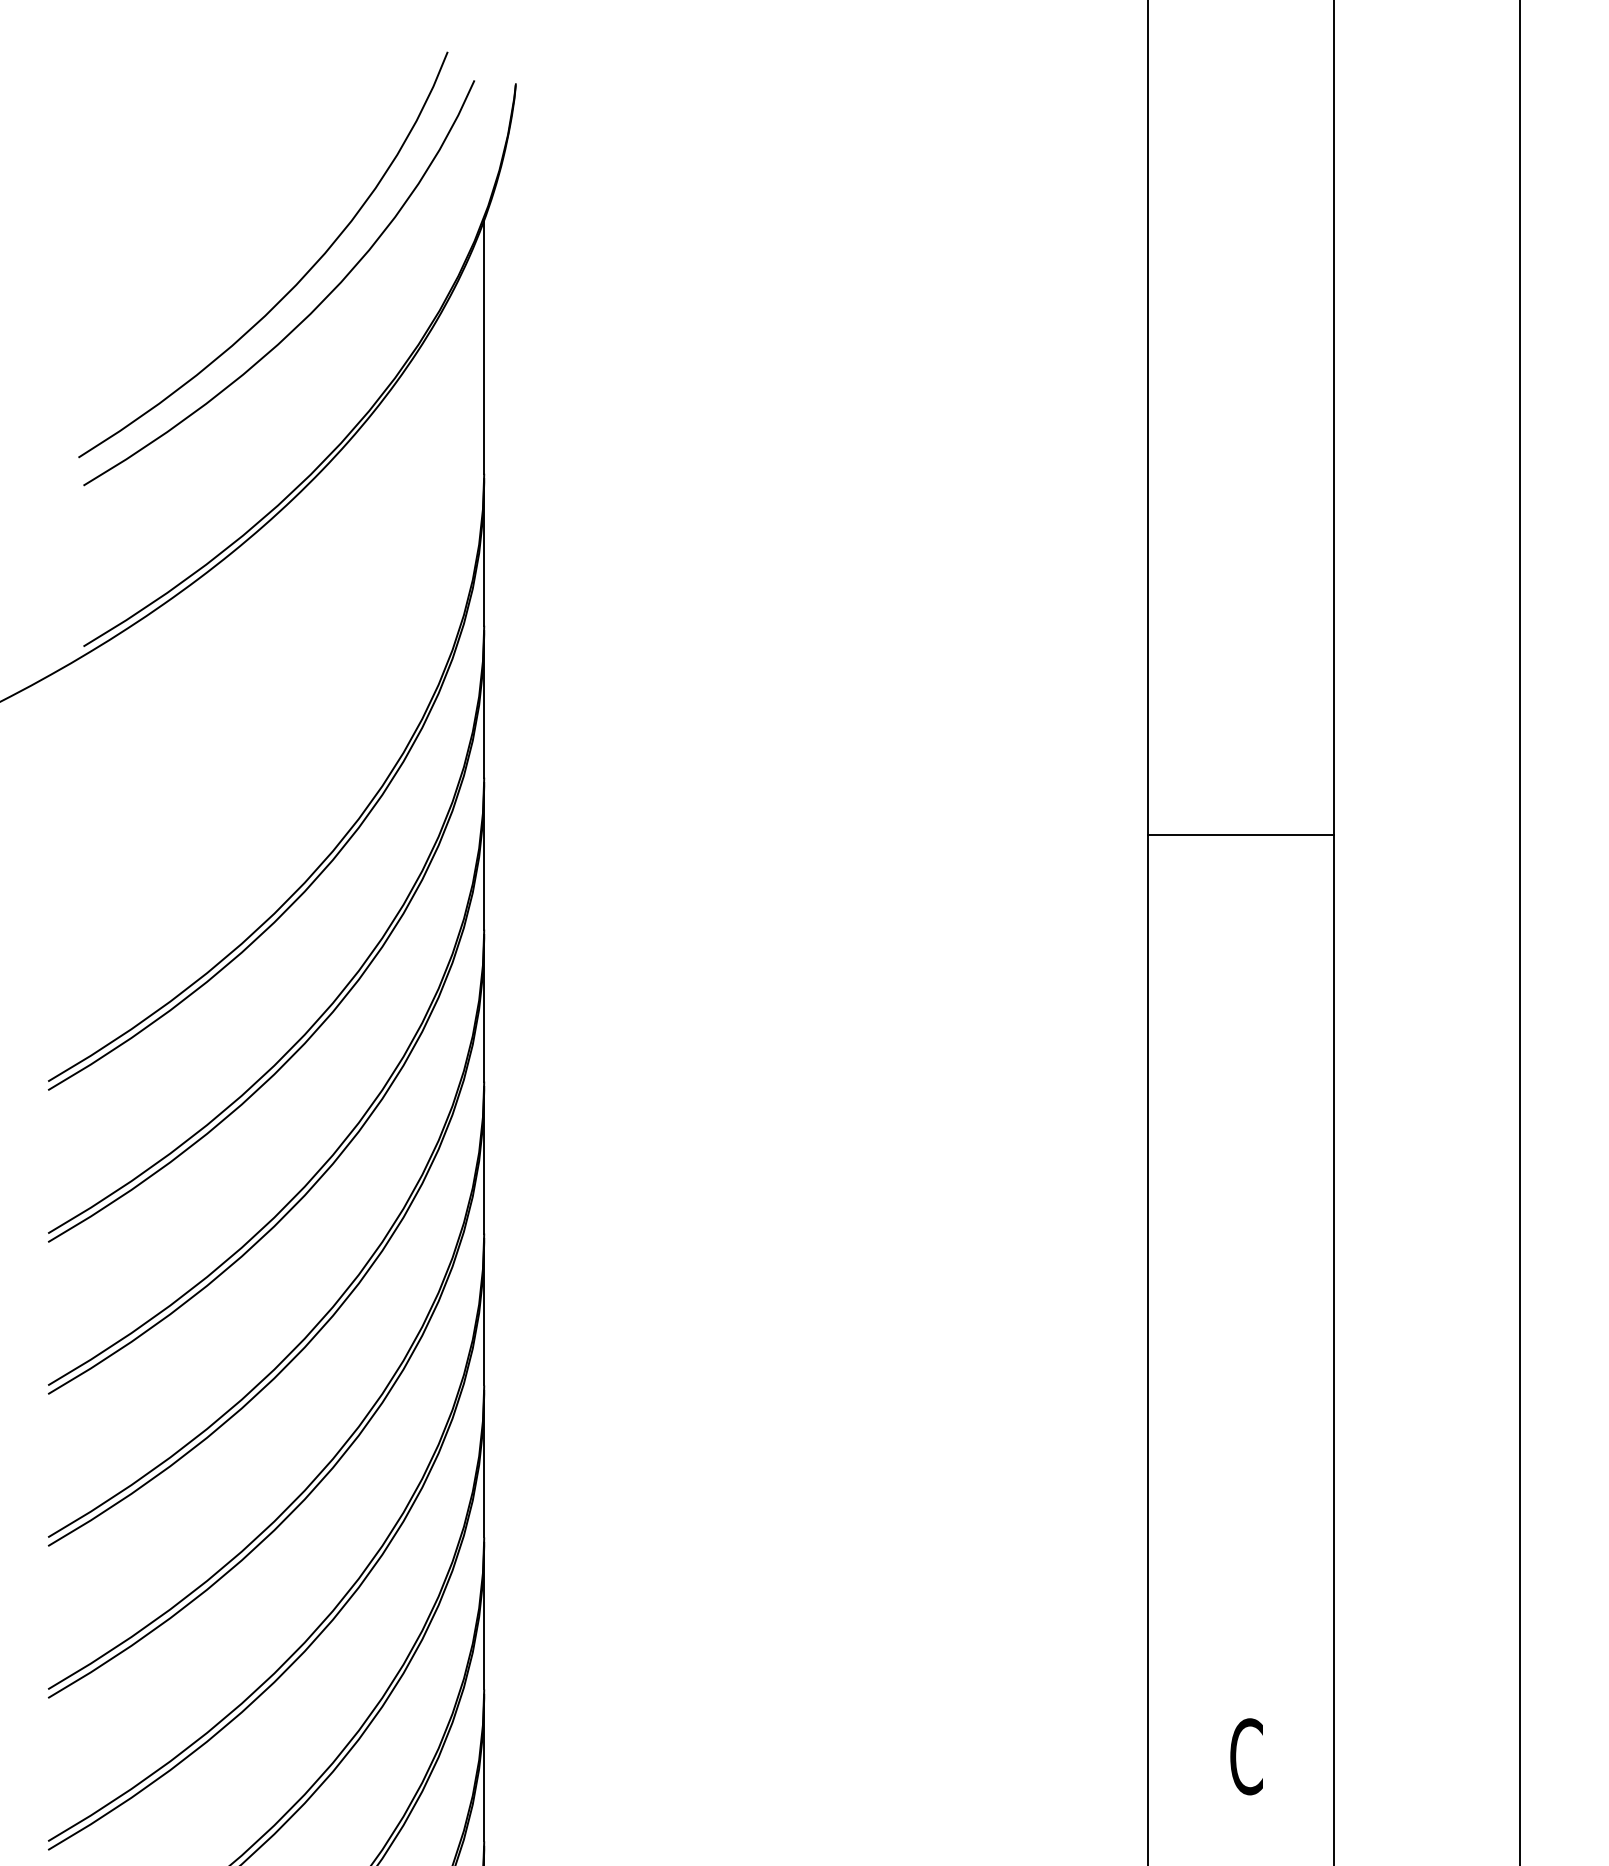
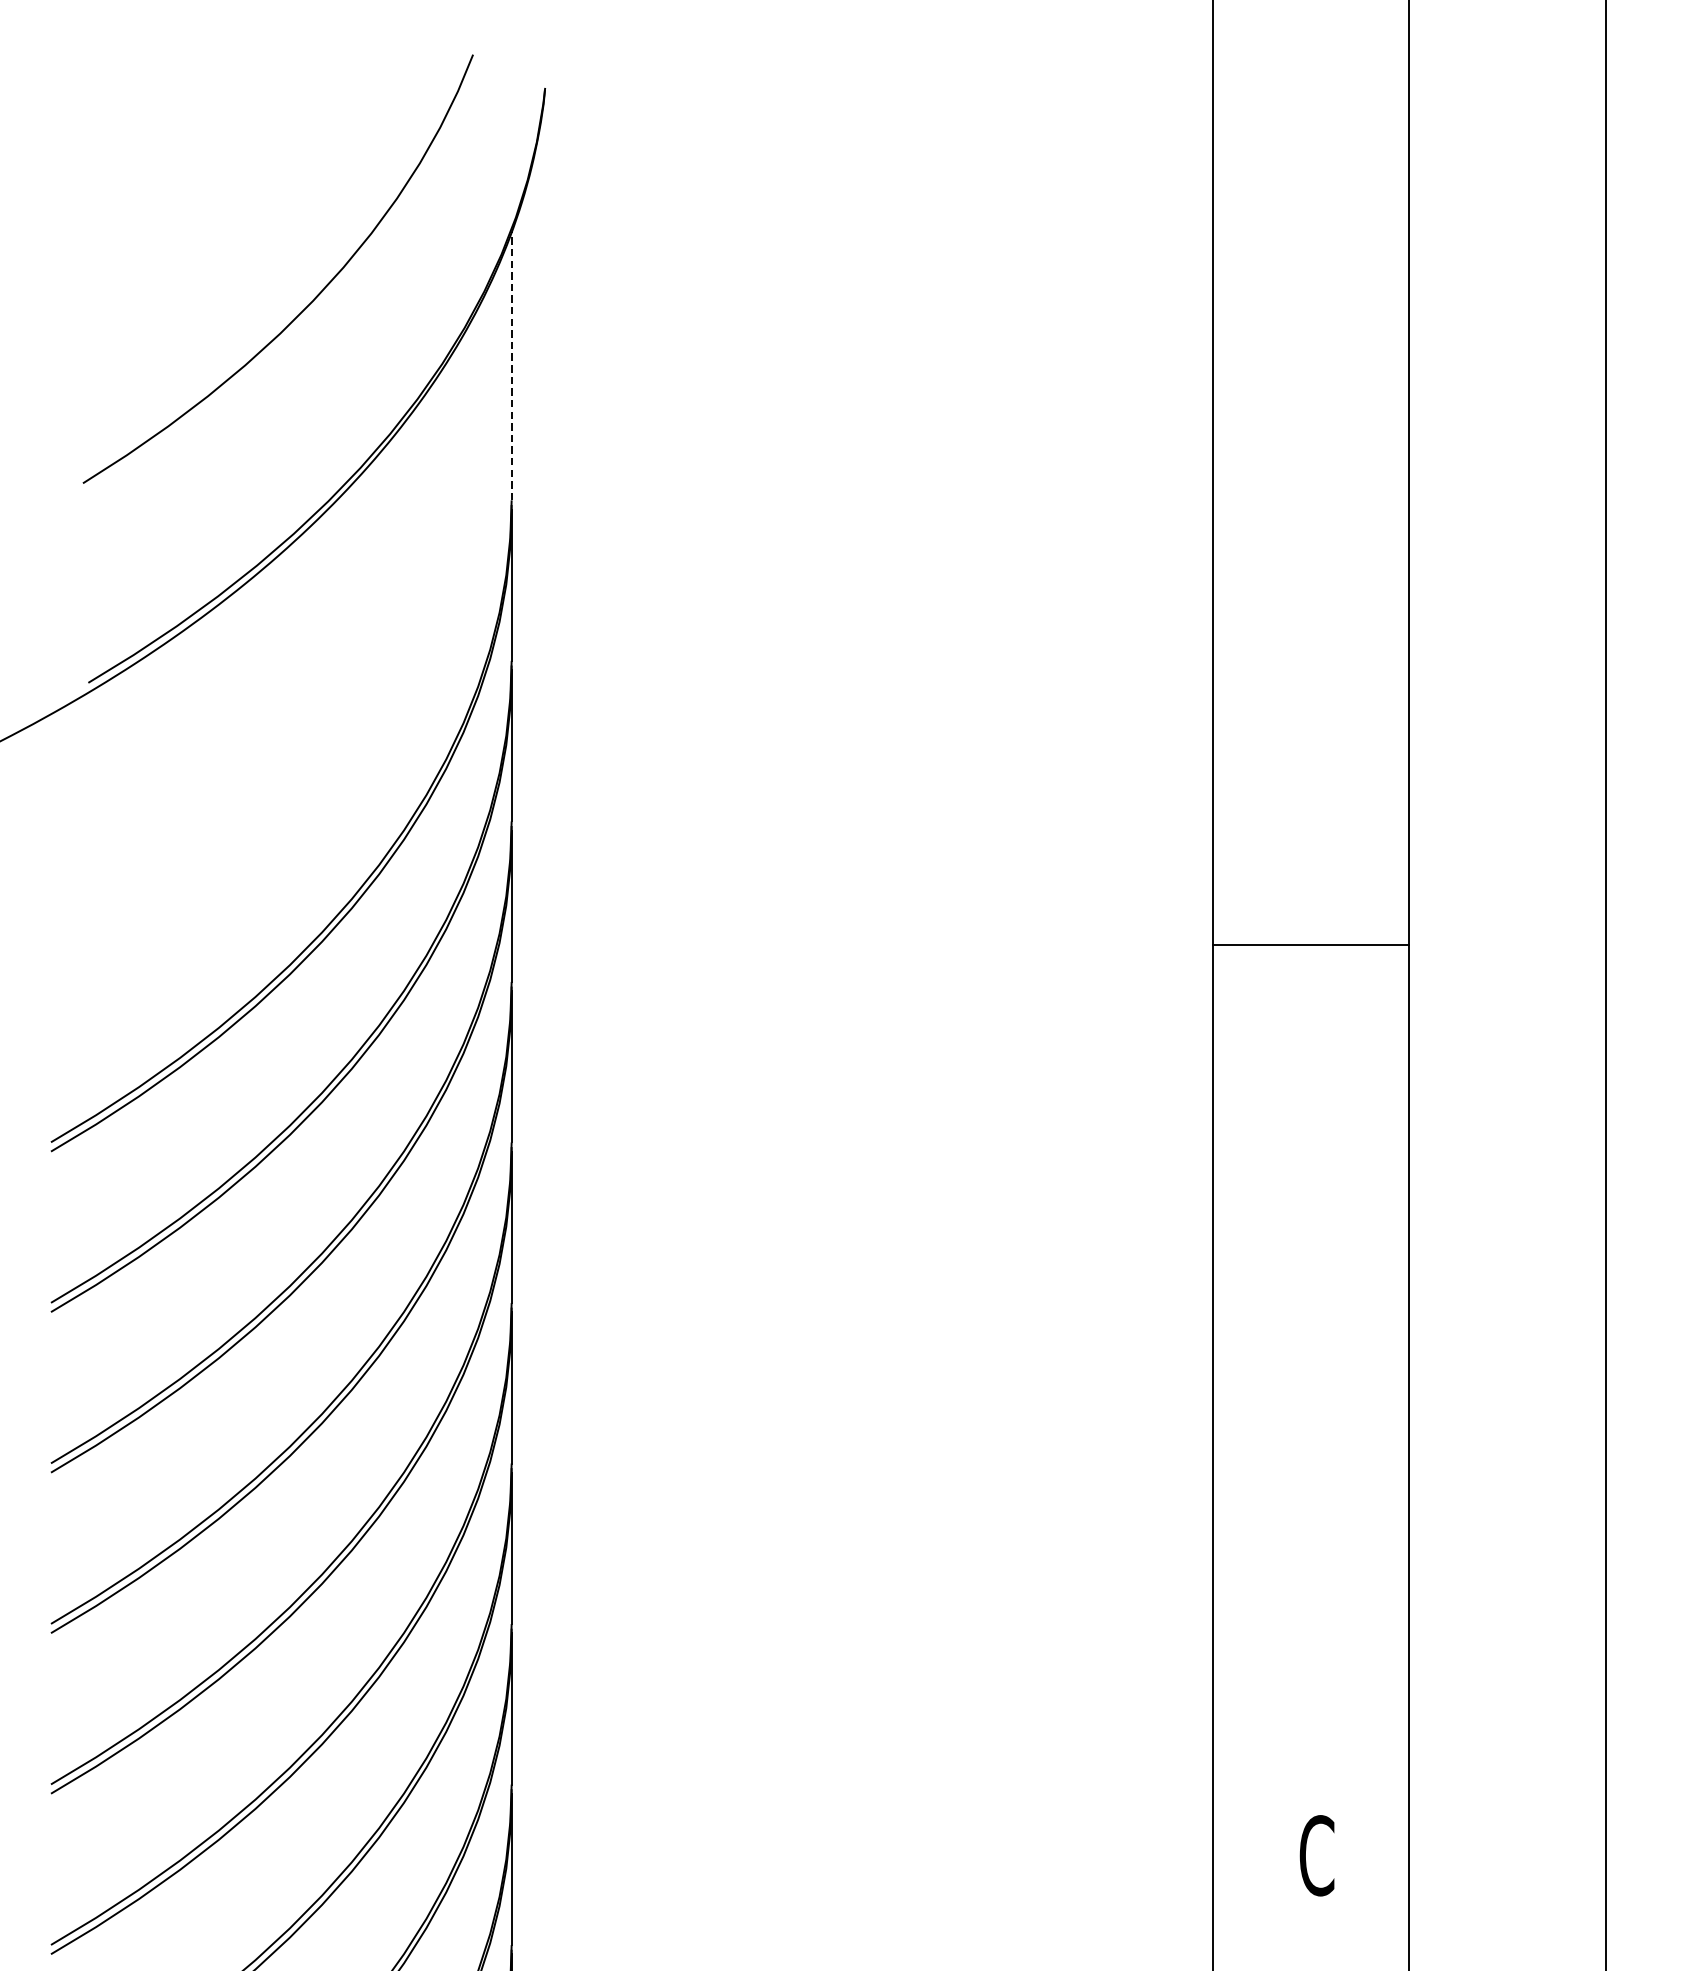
curve: (309, 313) -> (327, 331), removed
line: (484, 346) -> (511, 365), solid -> dashed
line: (1241, 834) -> (1311, 944), moved

